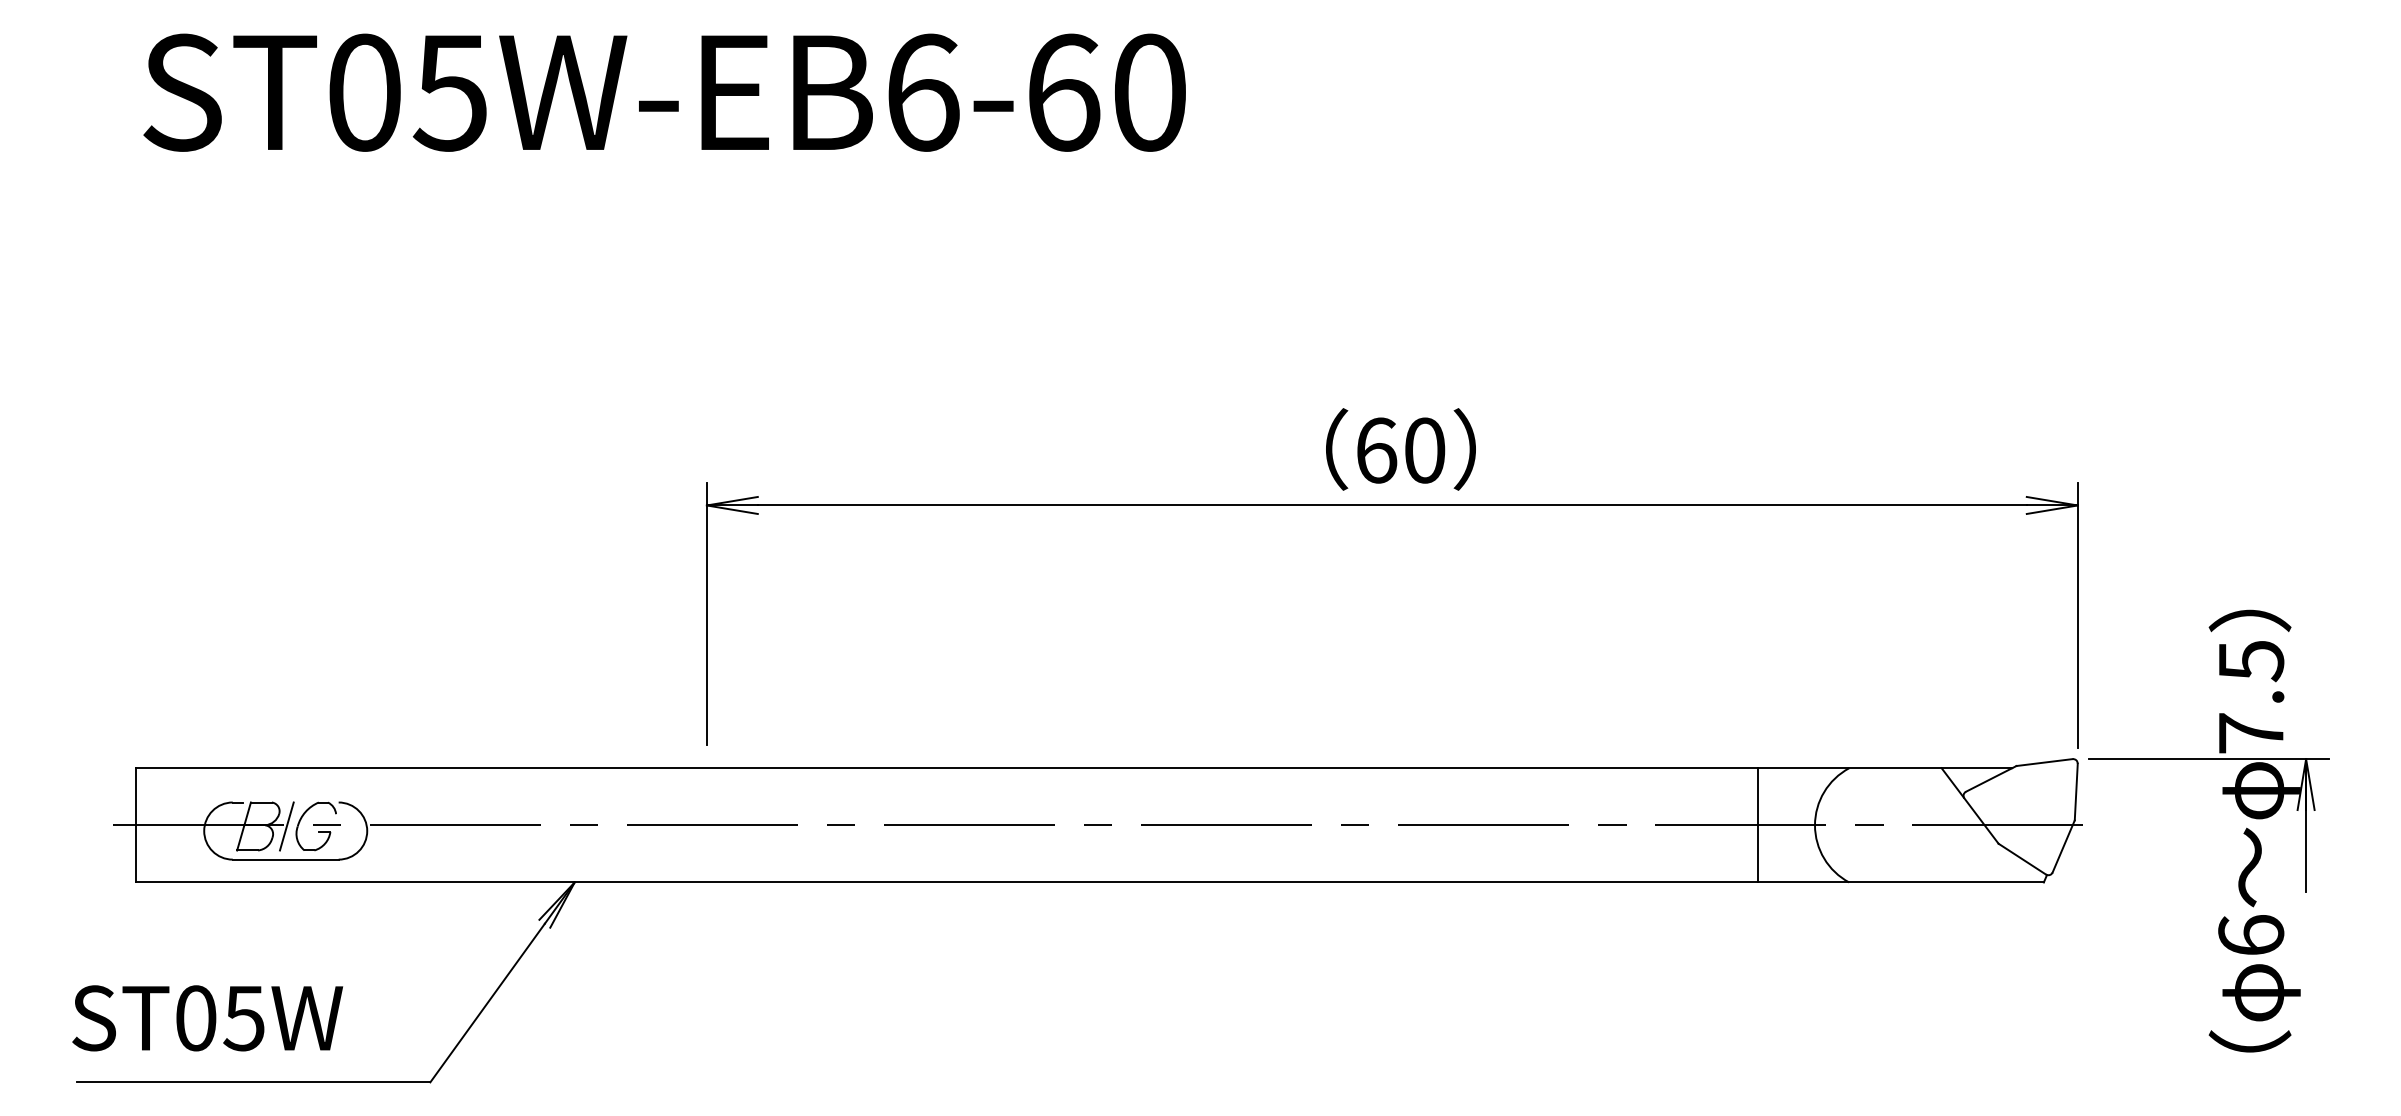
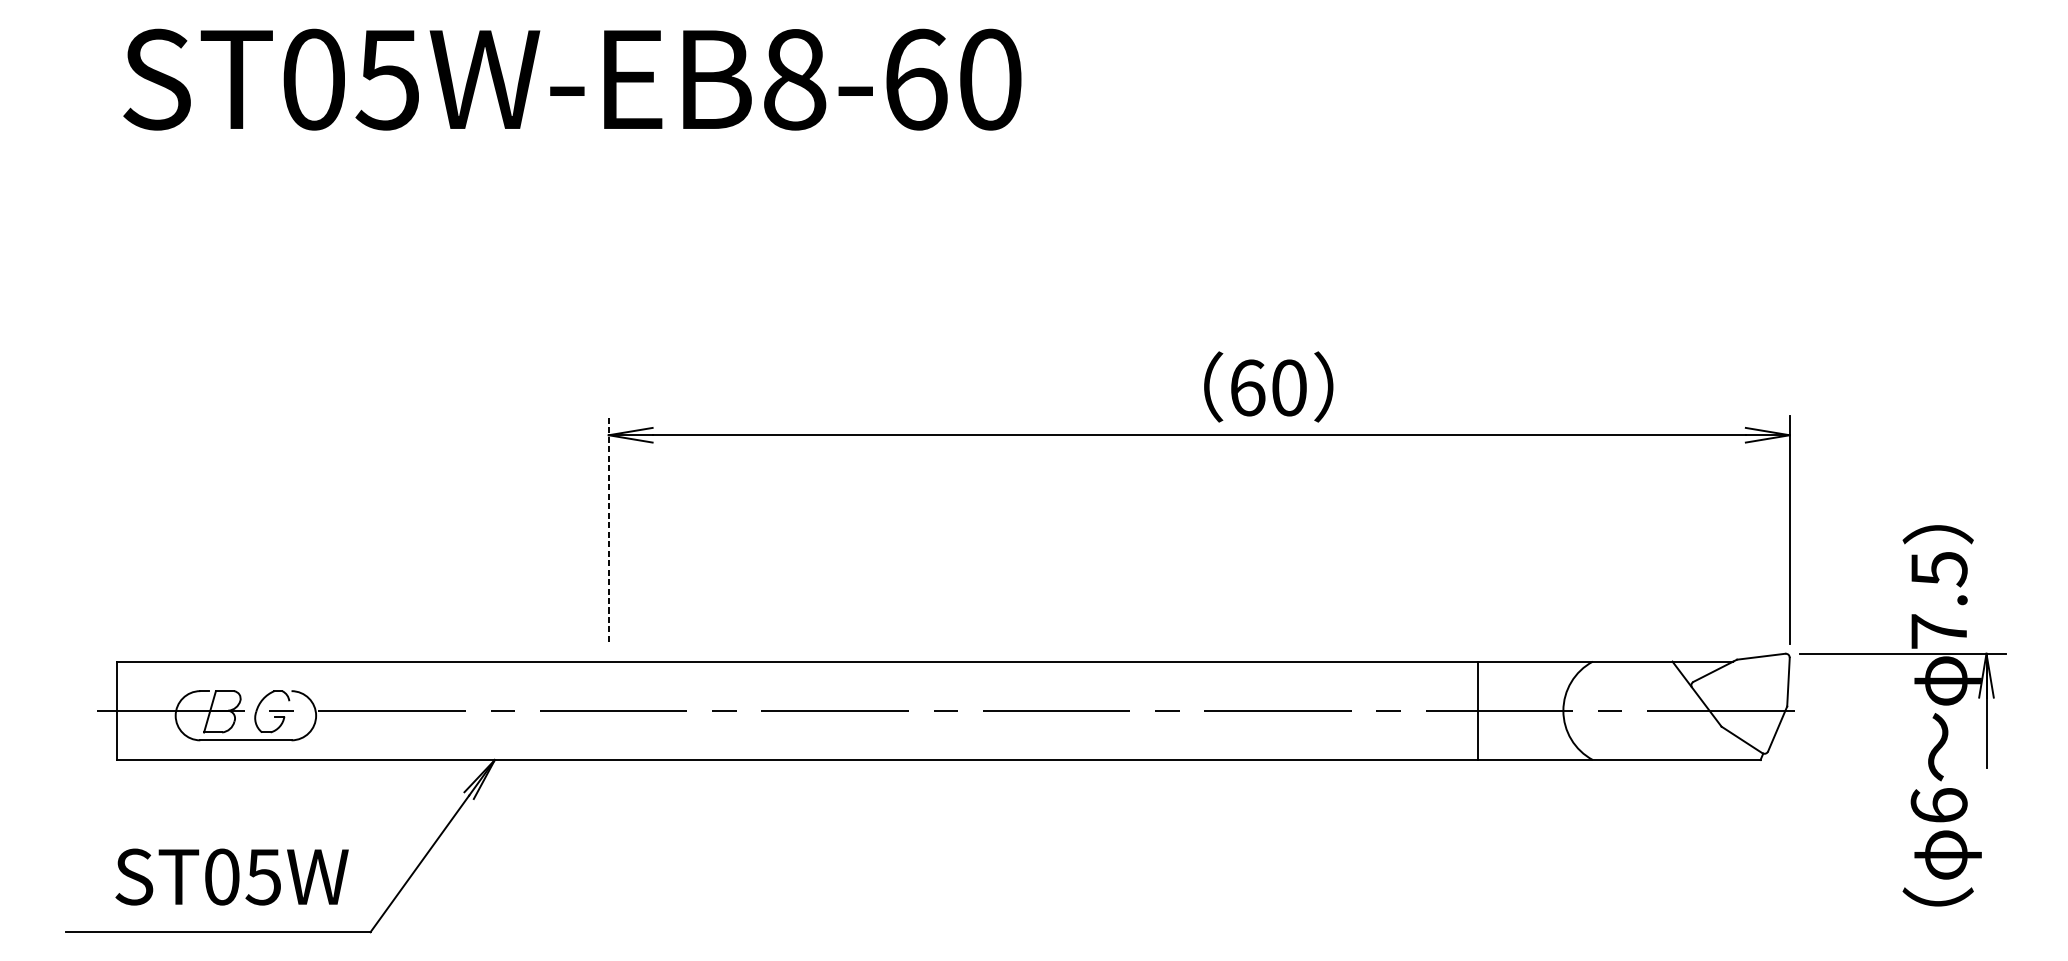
text: (923, 92) -> (795, 79), ST05W-EB6-60 -> ST05W-EB8-60
text: (1400, 449) -> (1268, 387), moved
line: (706, 613) -> (608, 528), solid -> dashed
line: (1757, 825) -> (1477, 710), moved
line: (286, 826) -> (246, 711), removed
text: (207, 1018) -> (231, 877), moved

